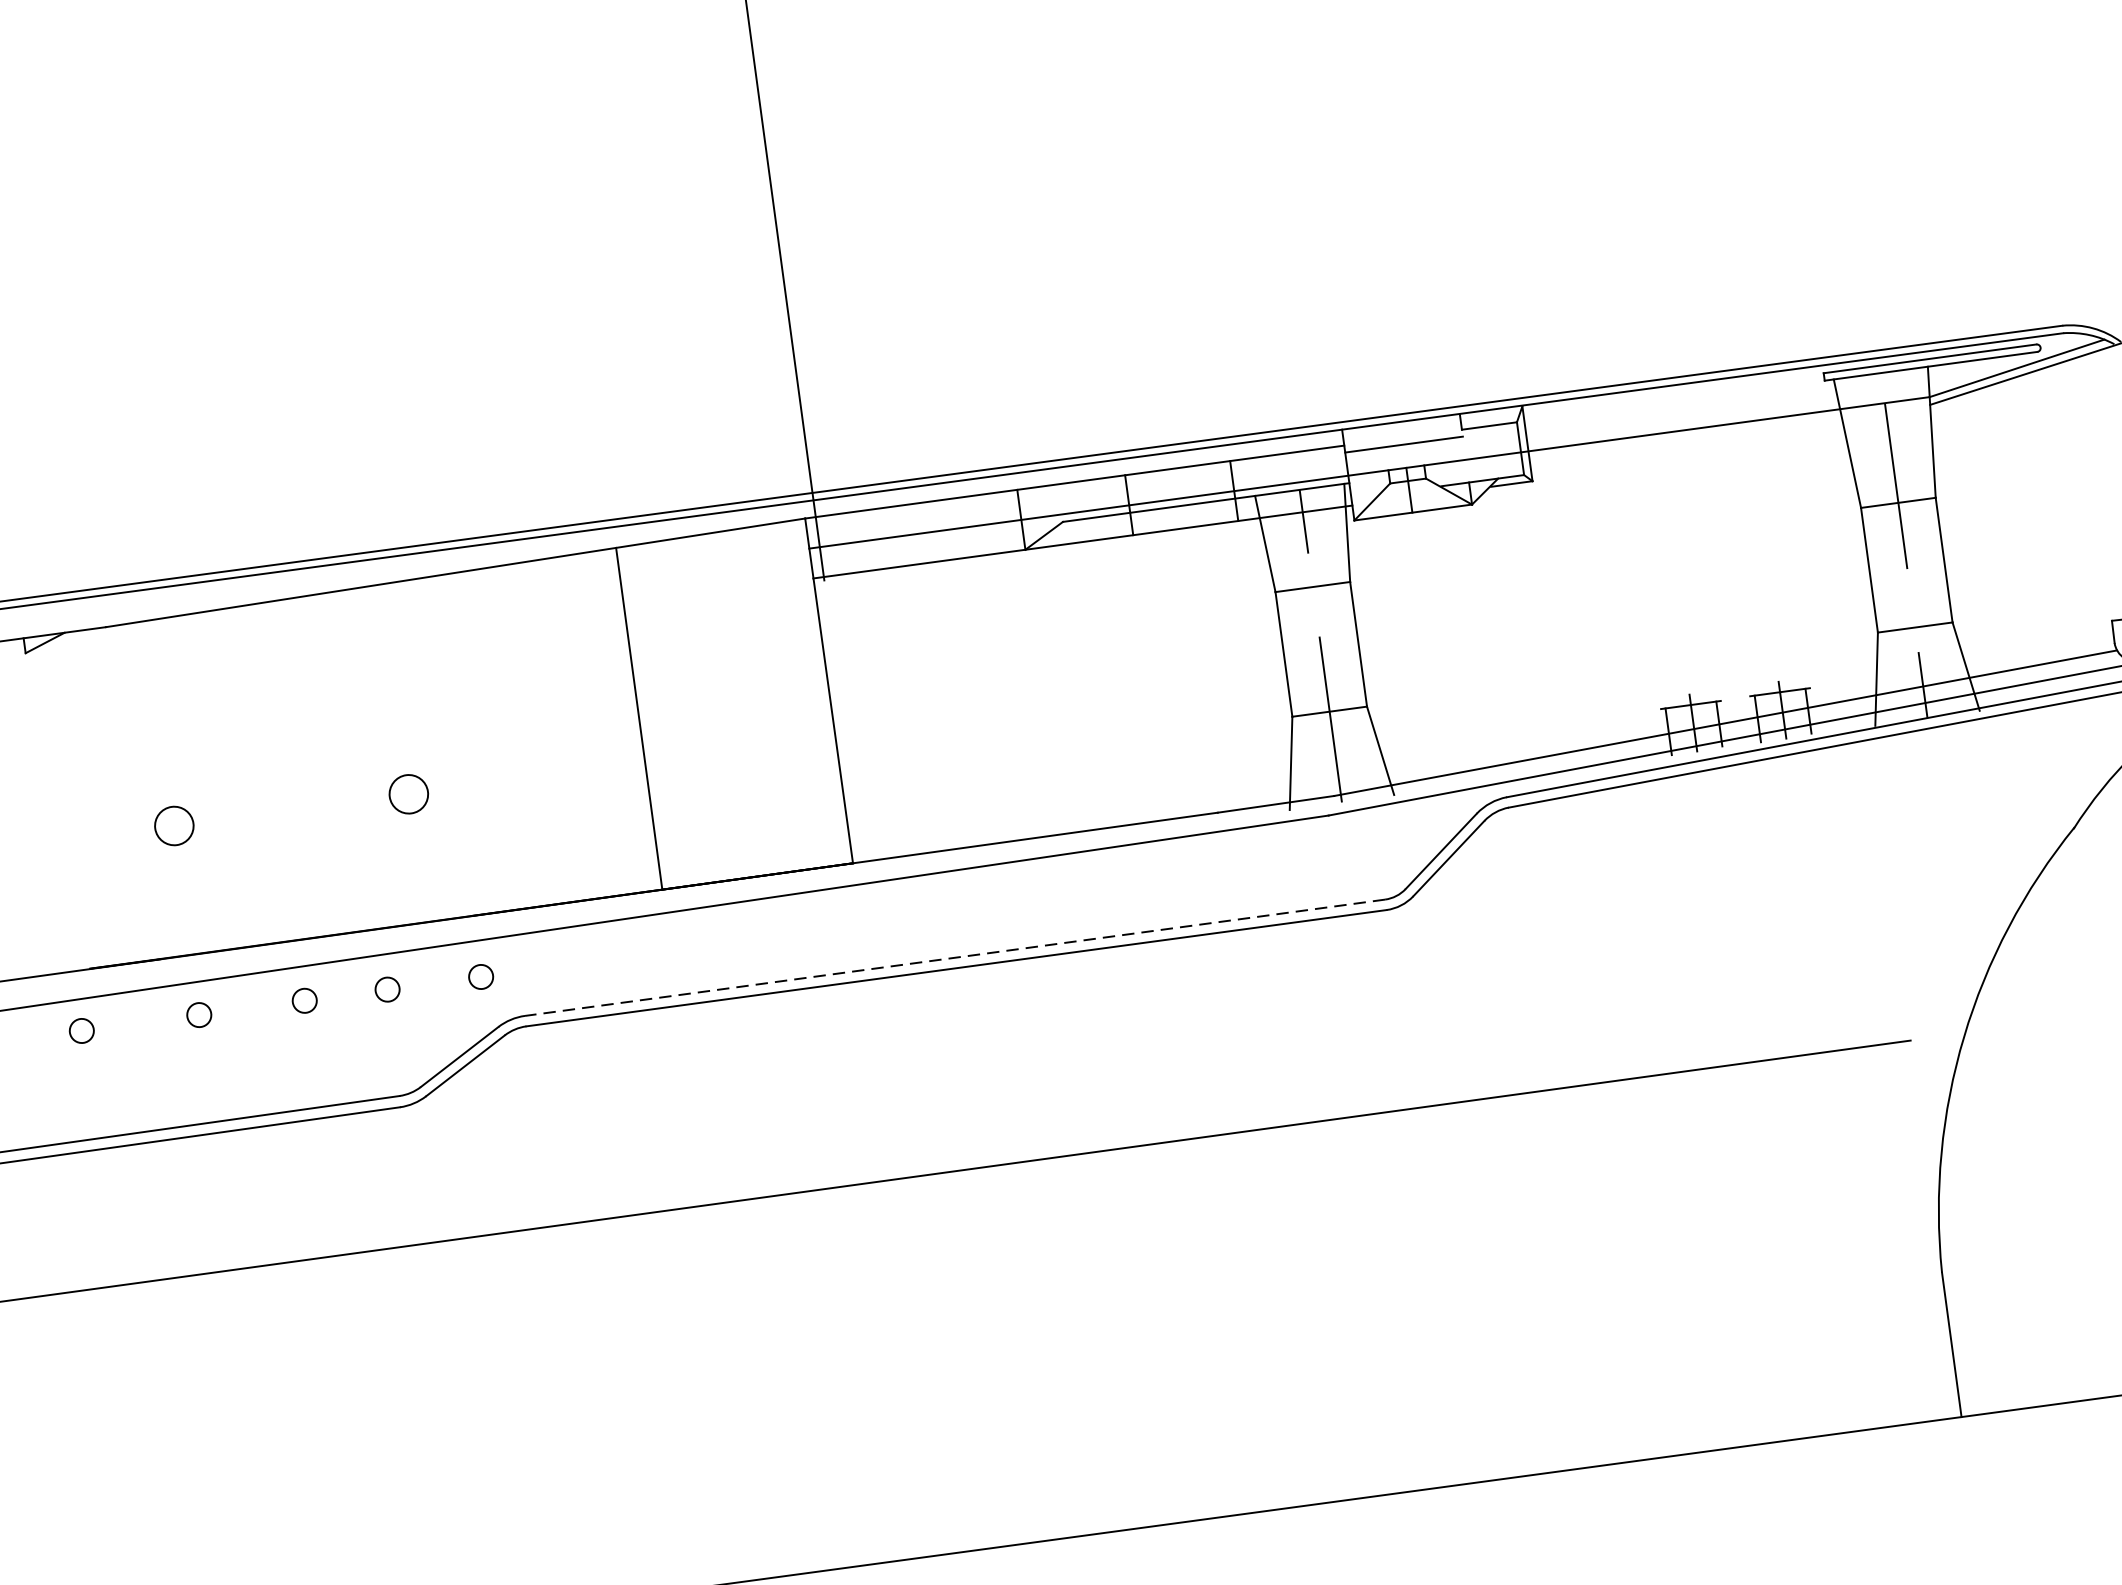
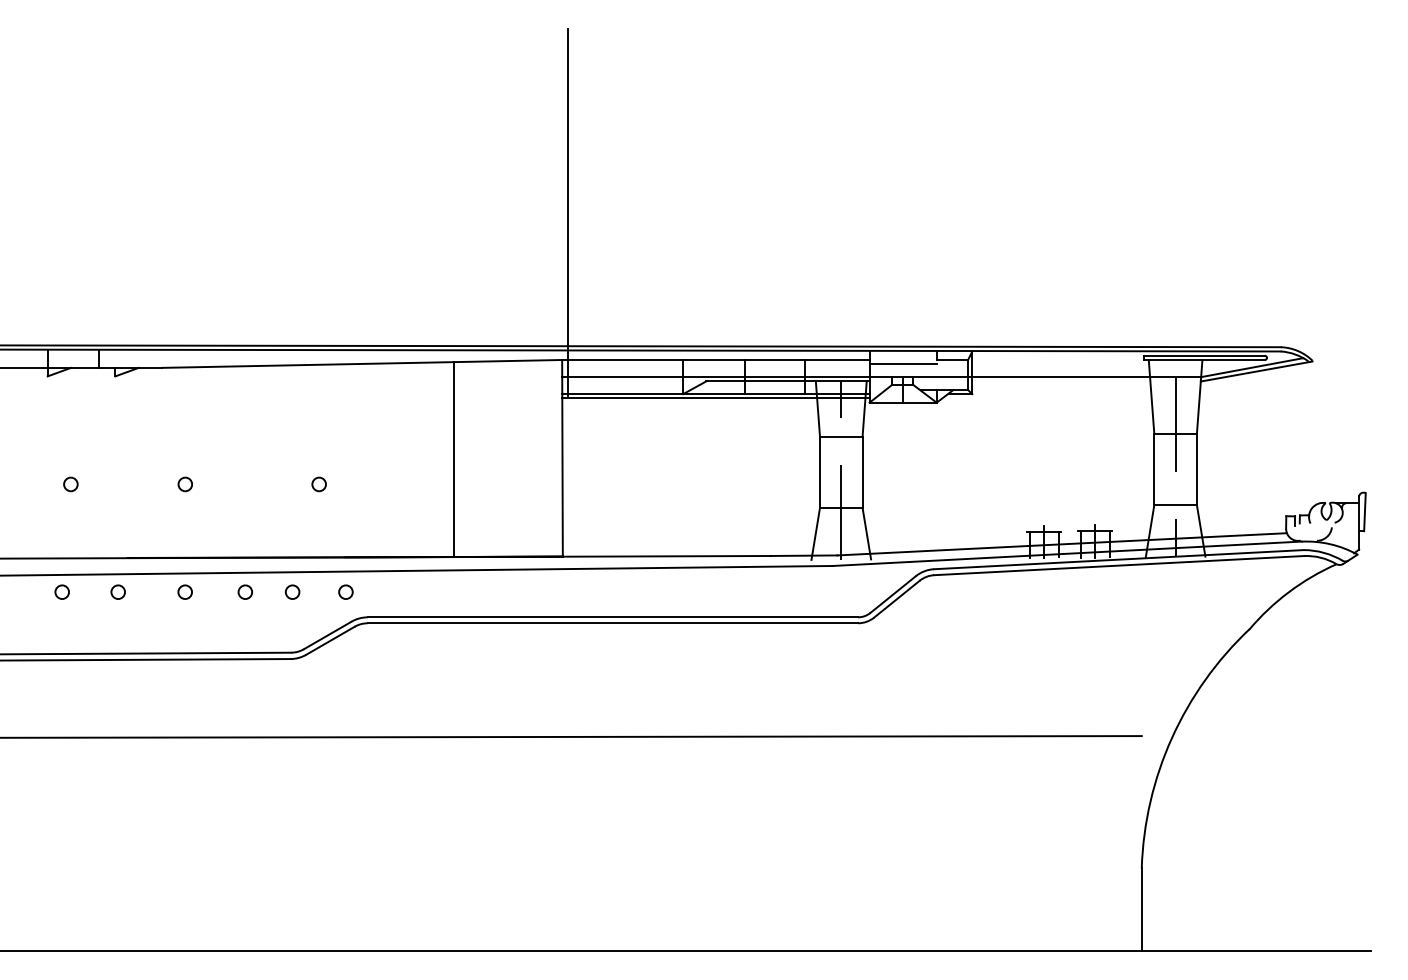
line: (1083, 549) -> (715, 398), added
circle: (407, 794) -> (318, 484), size x0.62
circle: (172, 826) -> (184, 484), size x0.62
line: (954, 958) -> (612, 617), dashed -> solid

